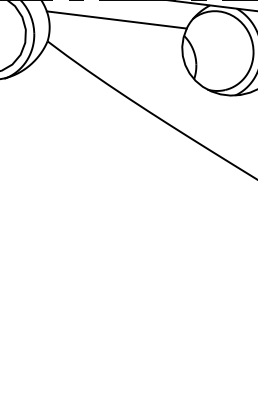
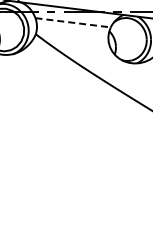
line: (117, 19) -> (73, 22), solid -> dashed

